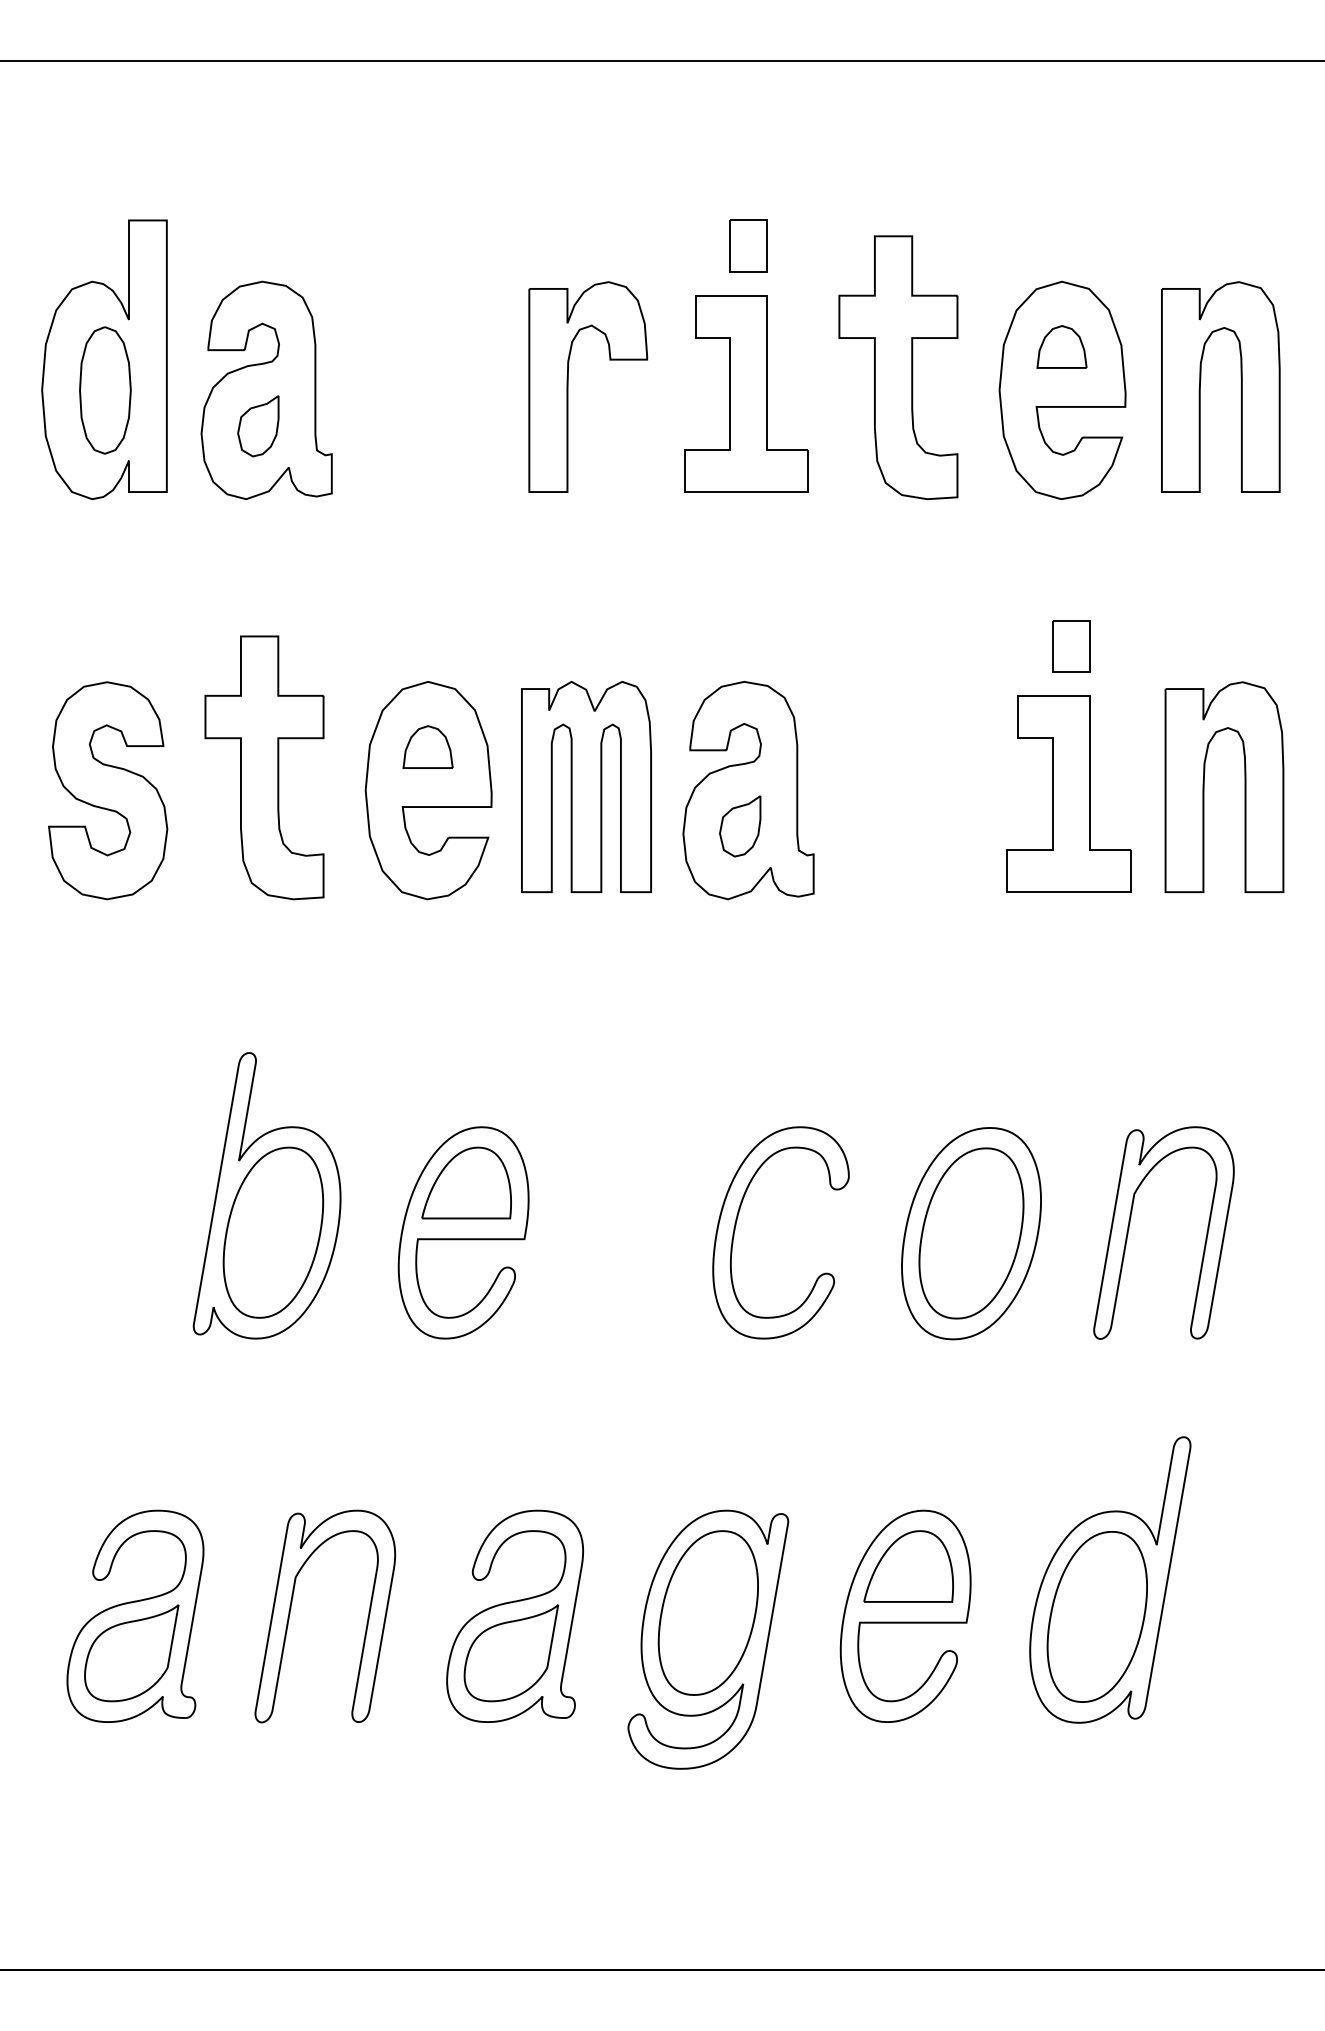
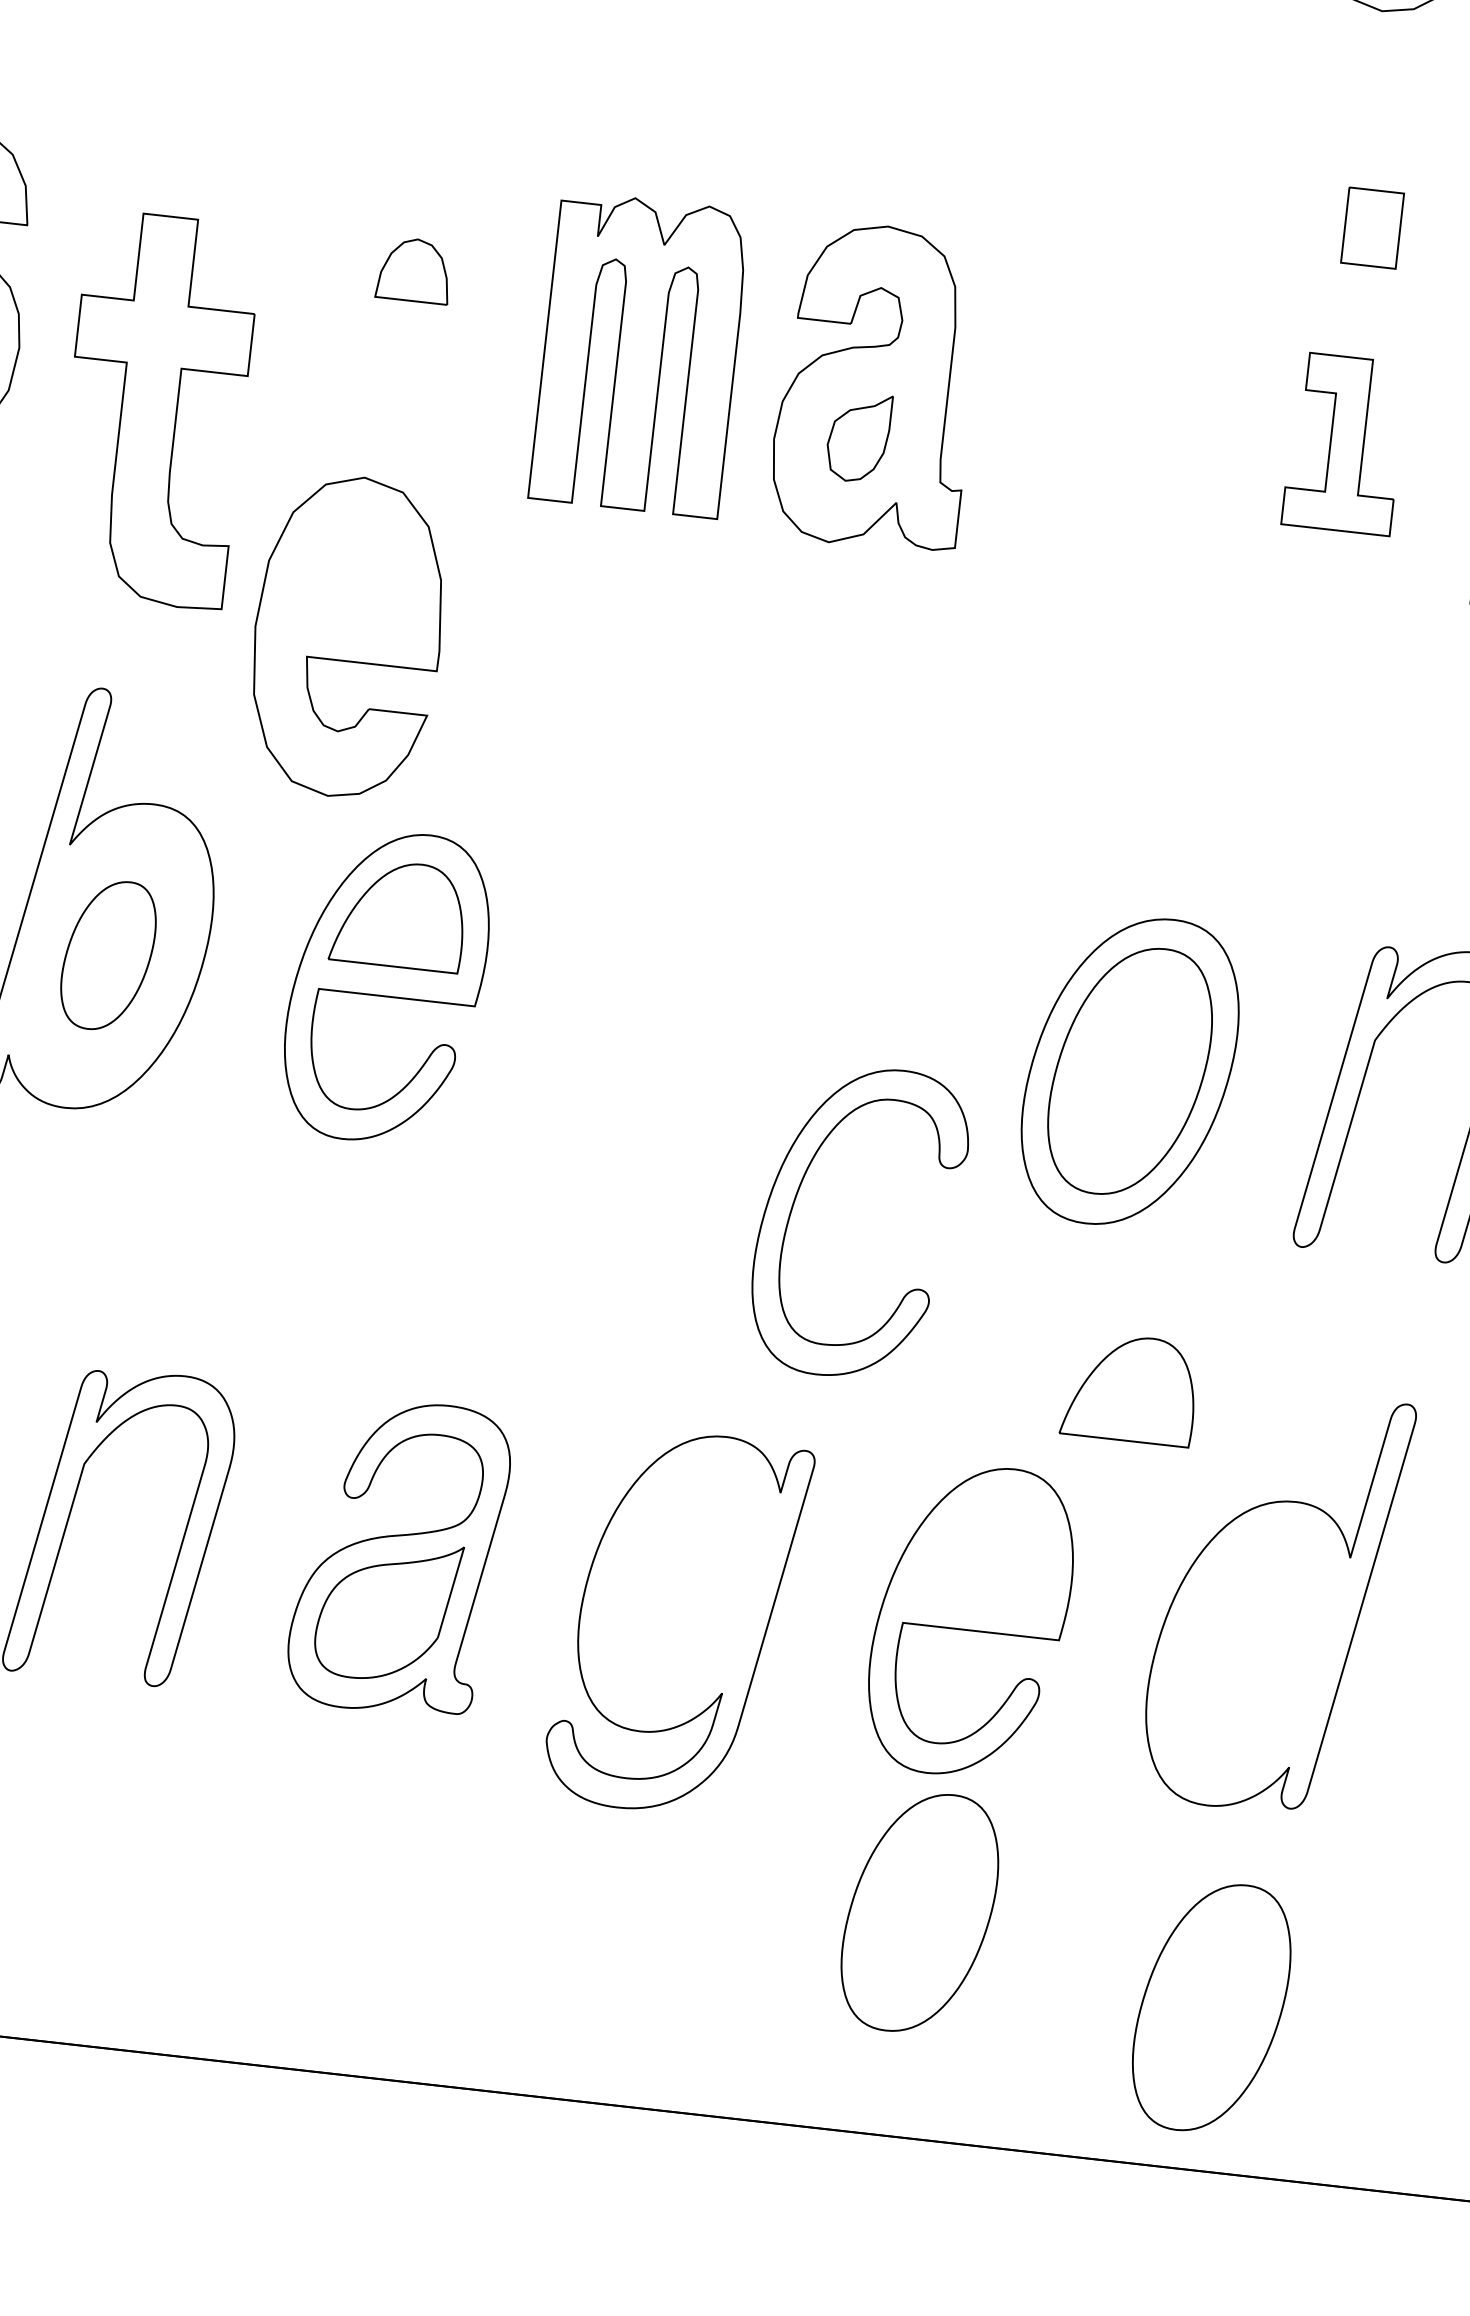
part: (264, 767) -> (156, 409), moved
part: (428, 790) -> (347, 636), moved
part: (1068, 793) -> (1344, 443), size x0.6
part: (737, 1221) -> (797, 1198), moved
part: (273, 1232) -> (108, 955), size x0.6
part: (908, 1566) -> (1130, 1388), moved
part: (707, 1612) -> (918, 1911), moved
part: (1096, 1616) -> (1210, 2006), moved

